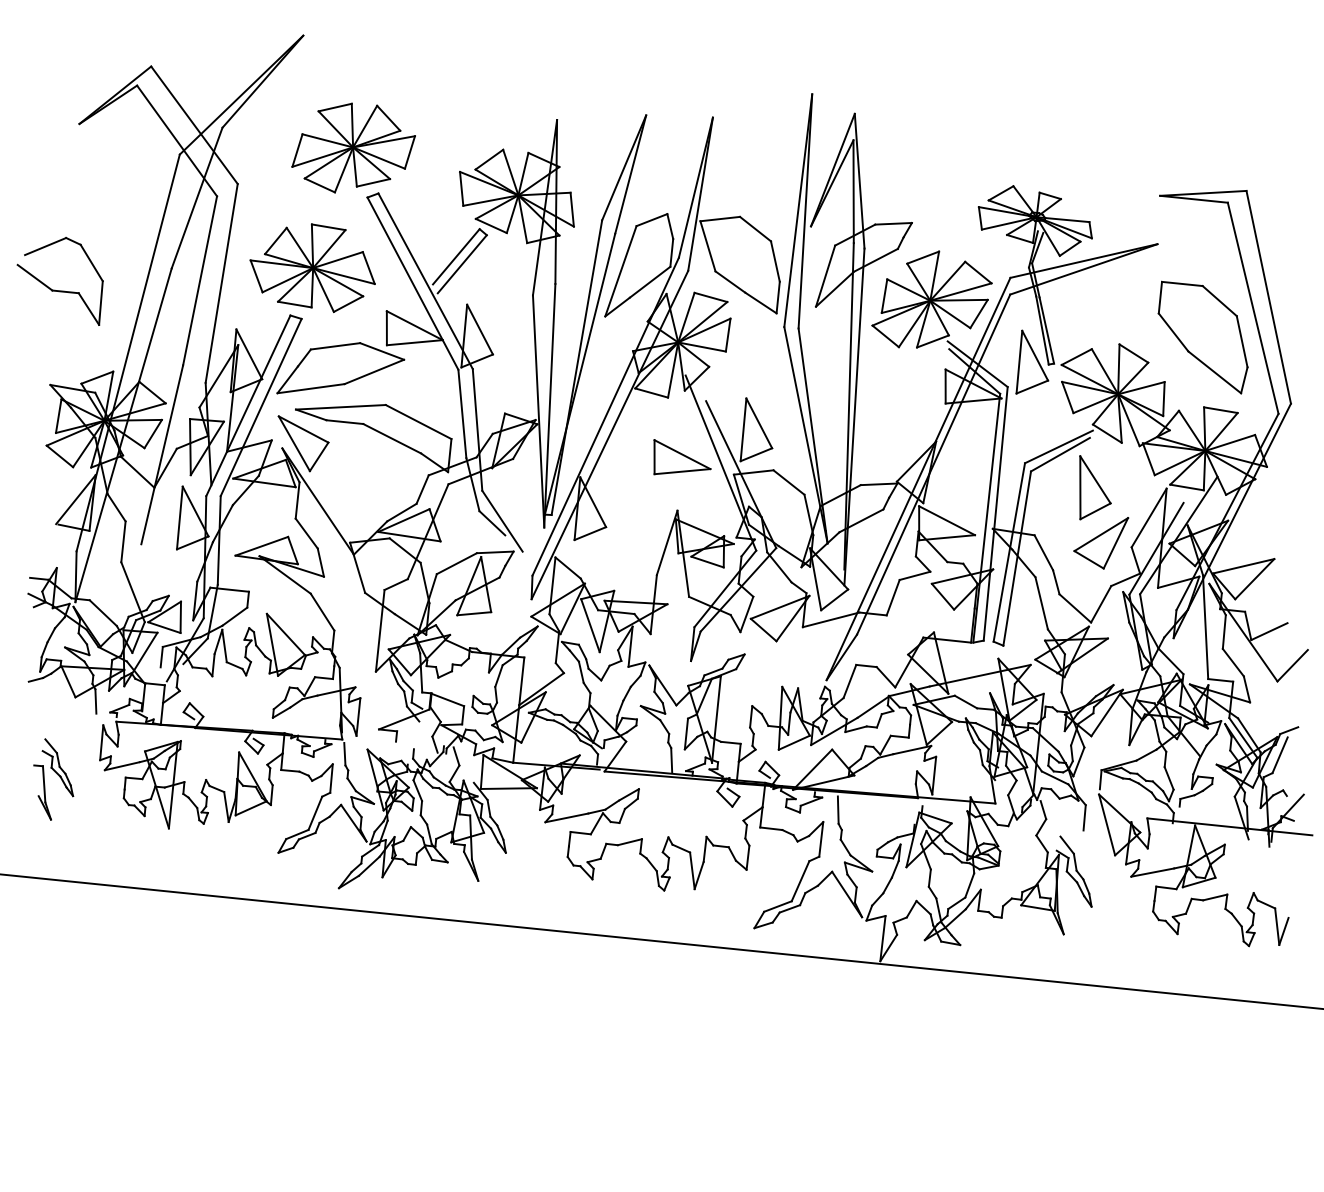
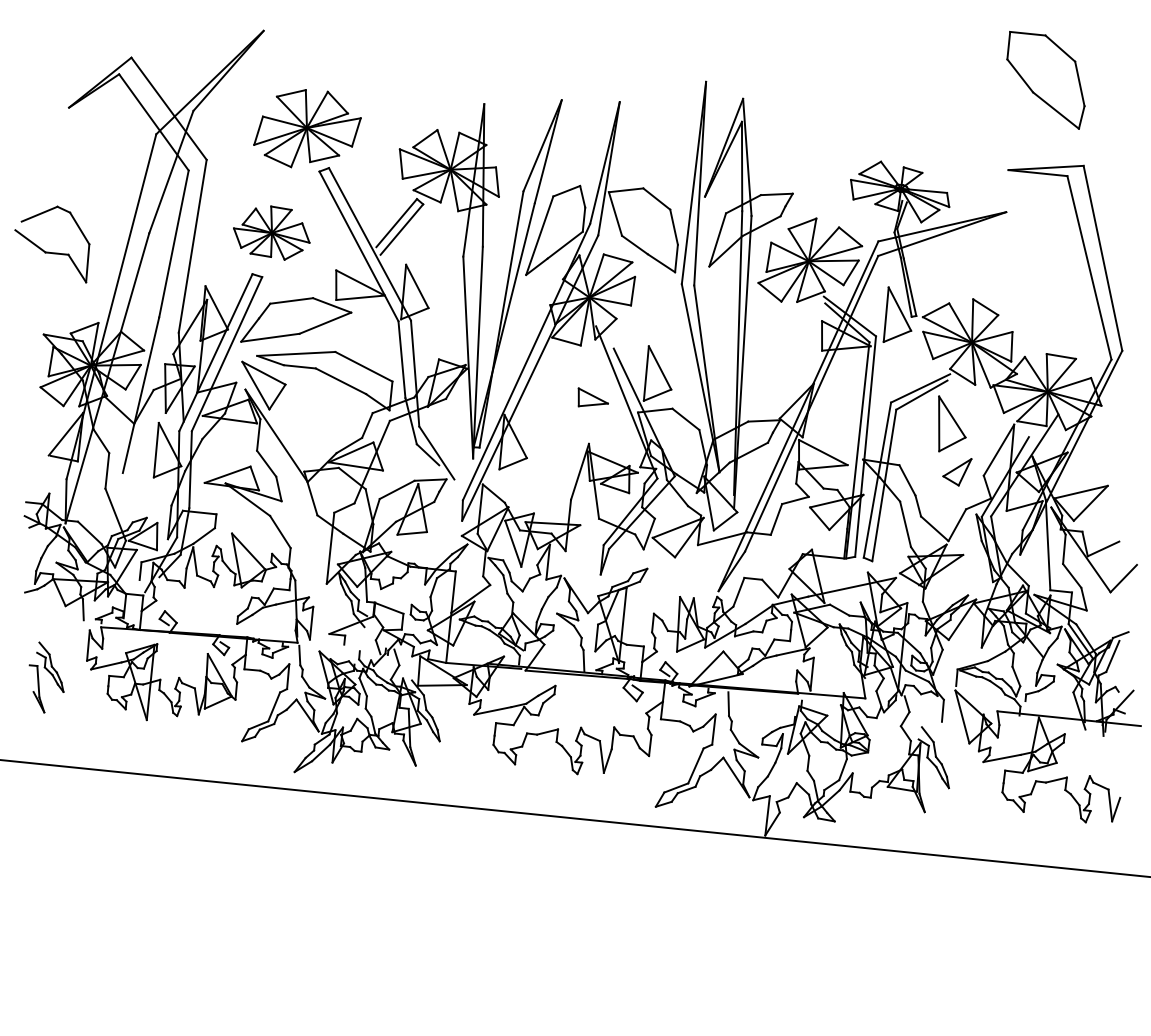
part: (312, 268) -> (271, 233), size x0.7
part: (1202, 337) -> (1045, 80), moved
part: (682, 457) -> (593, 397), size x0.6
part: (1101, 543) -> (957, 472), size x0.6

